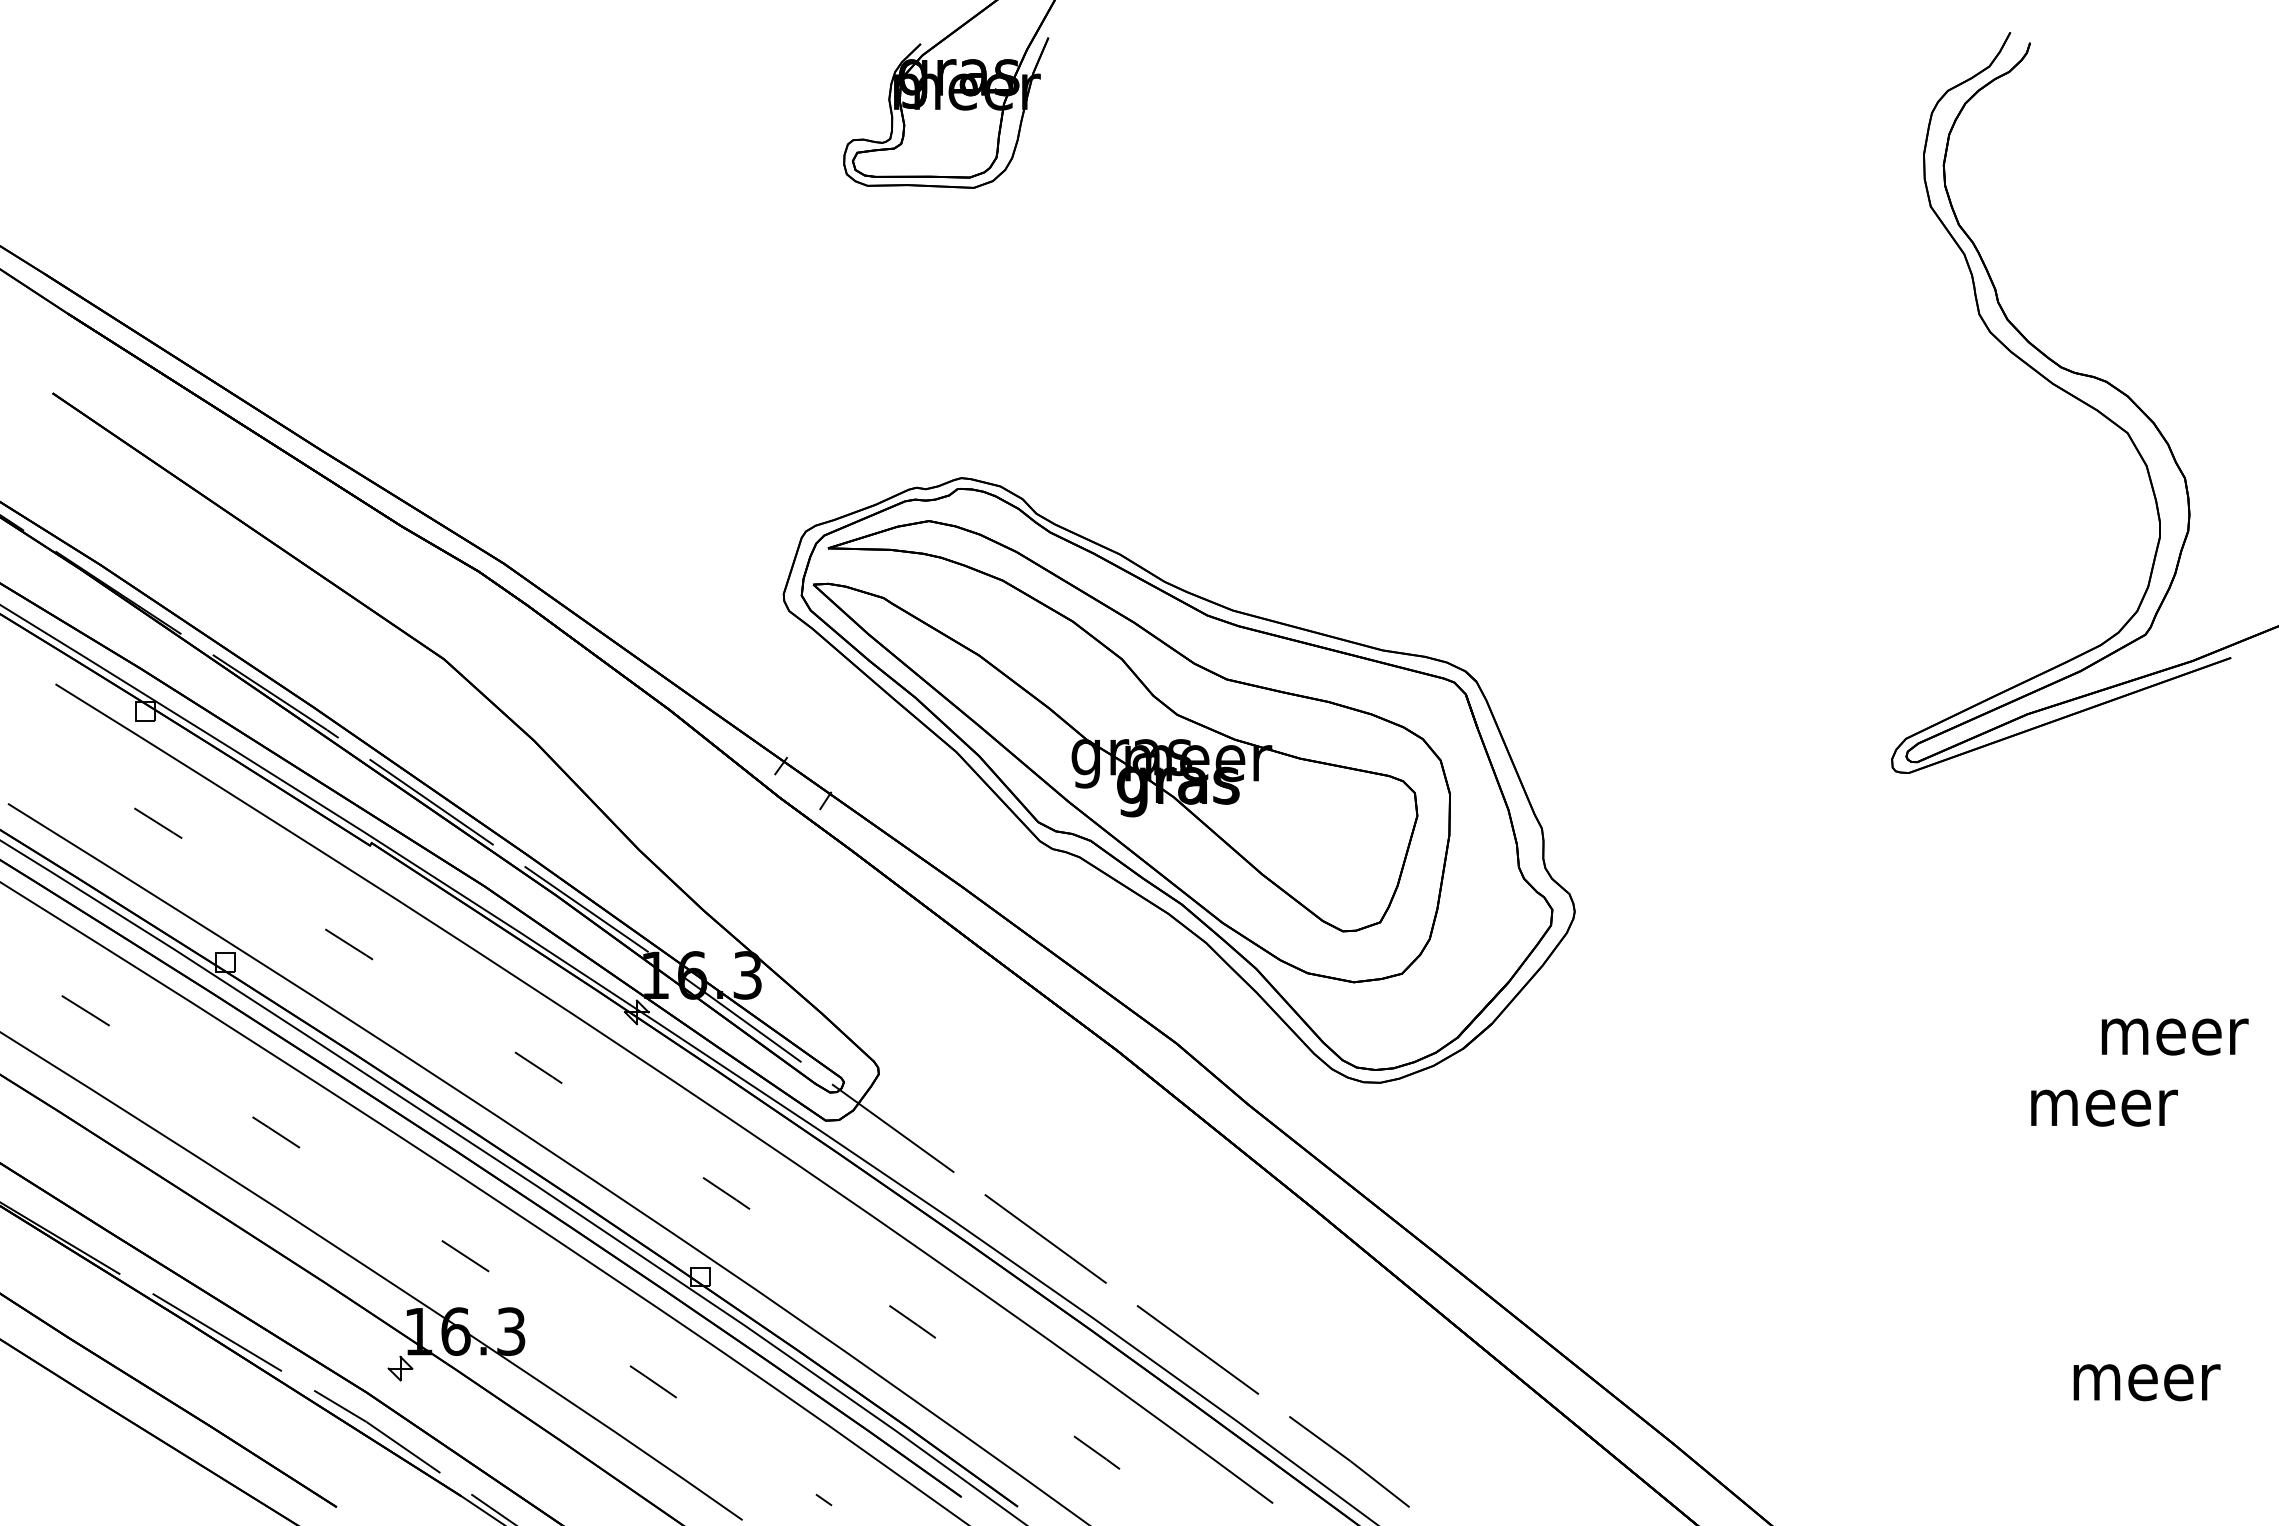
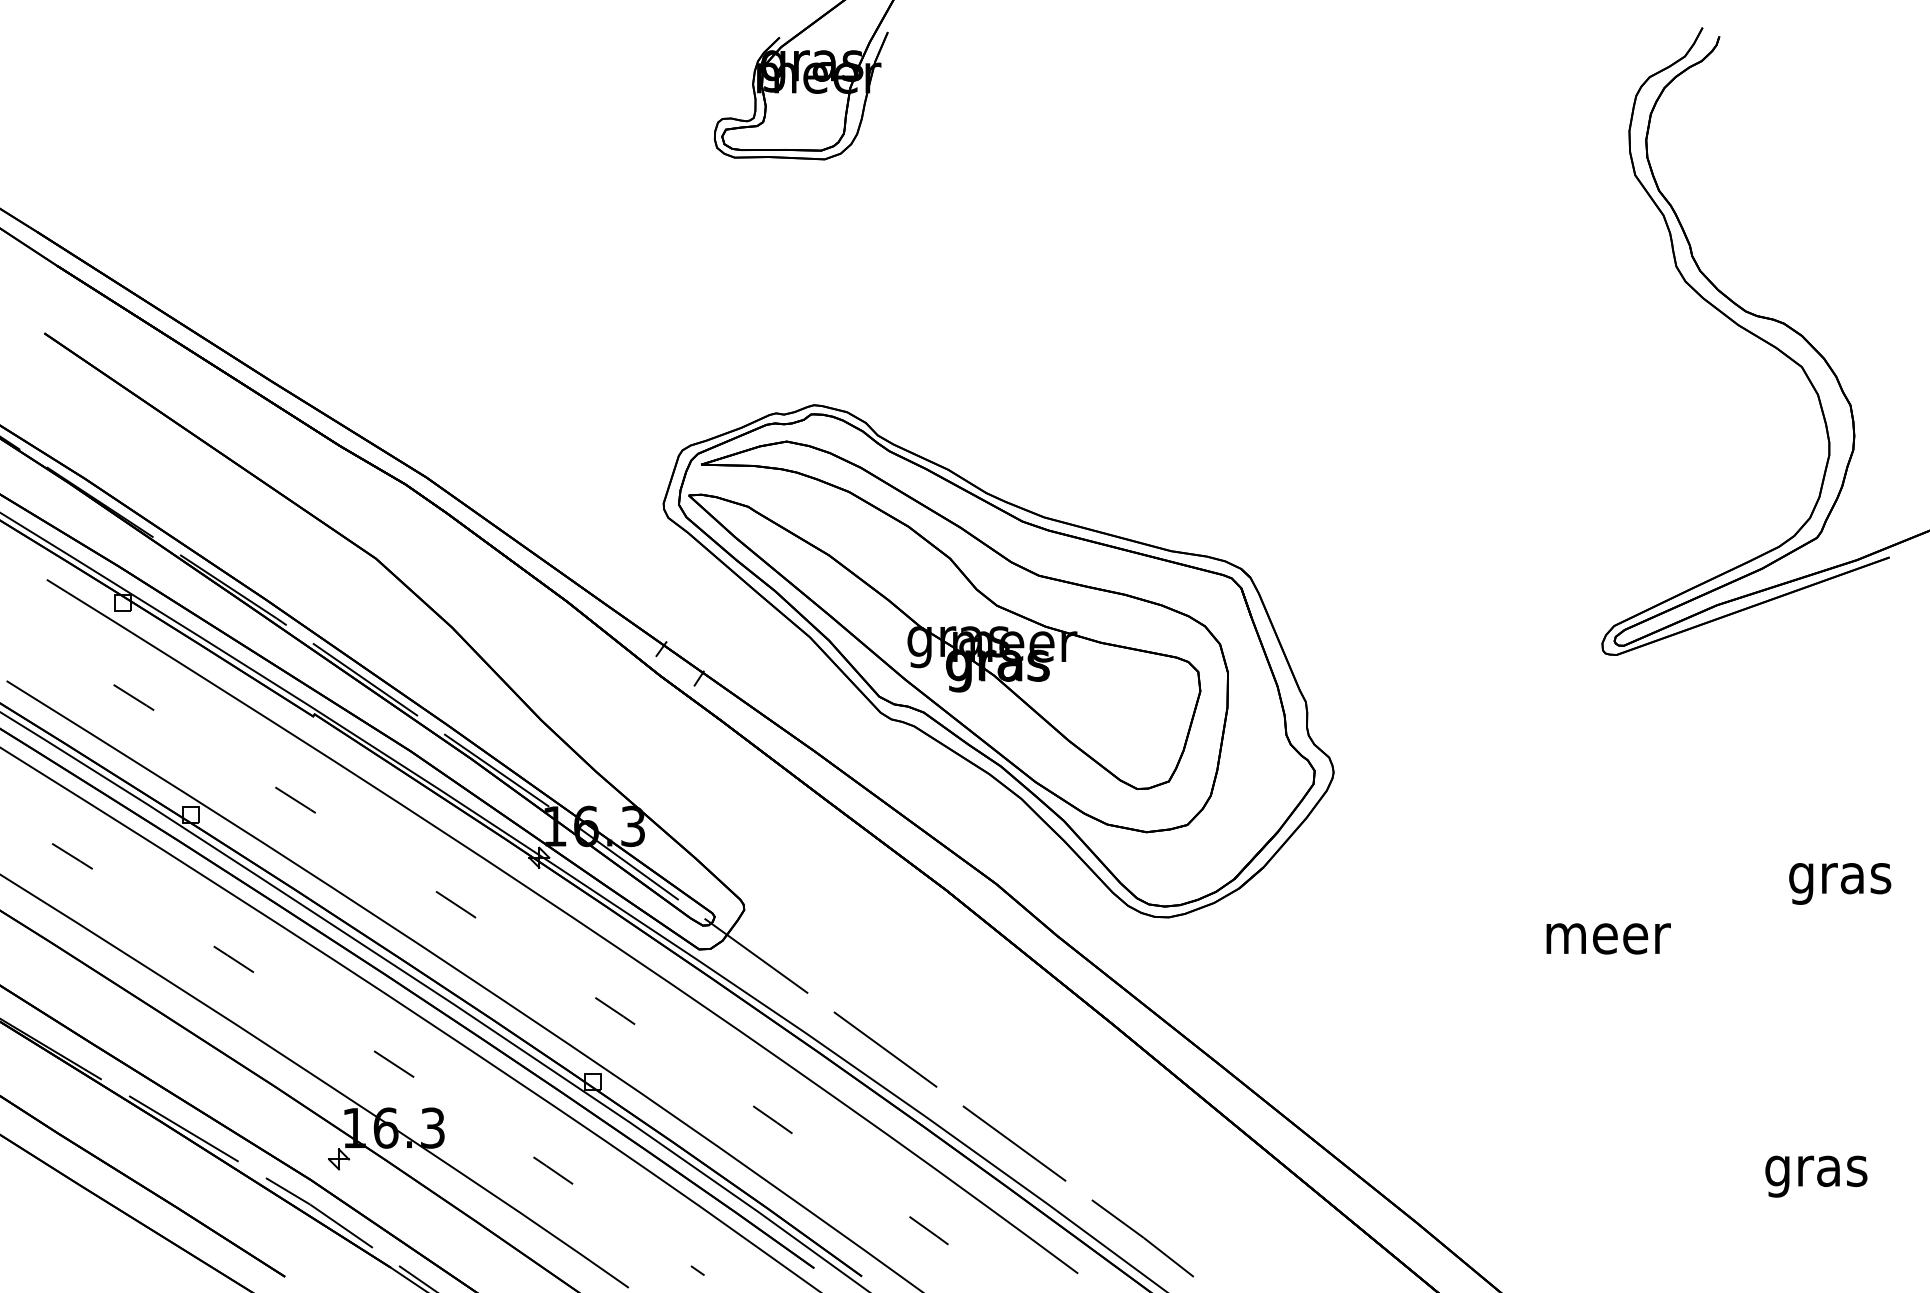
text: (2174, 1043) -> (1841, 884), meer -> gras
text: (2104, 1107) -> (1608, 938), moved
text: (2146, 1388) -> (1817, 1176), meer -> gras

